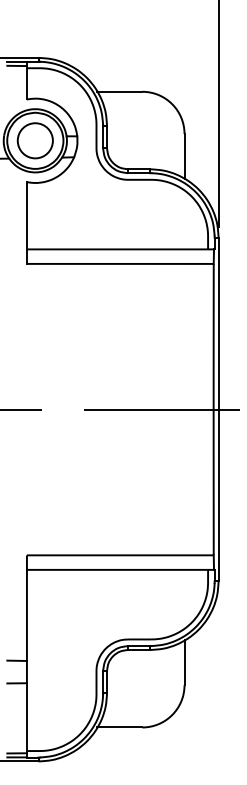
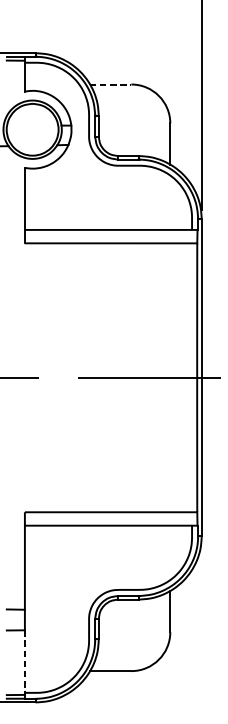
line: (119, 91) -> (110, 84), solid -> dashed
circle: (34, 140) -> (31, 129), removed
line: (26, 718) -> (24, 662), solid -> dashed

